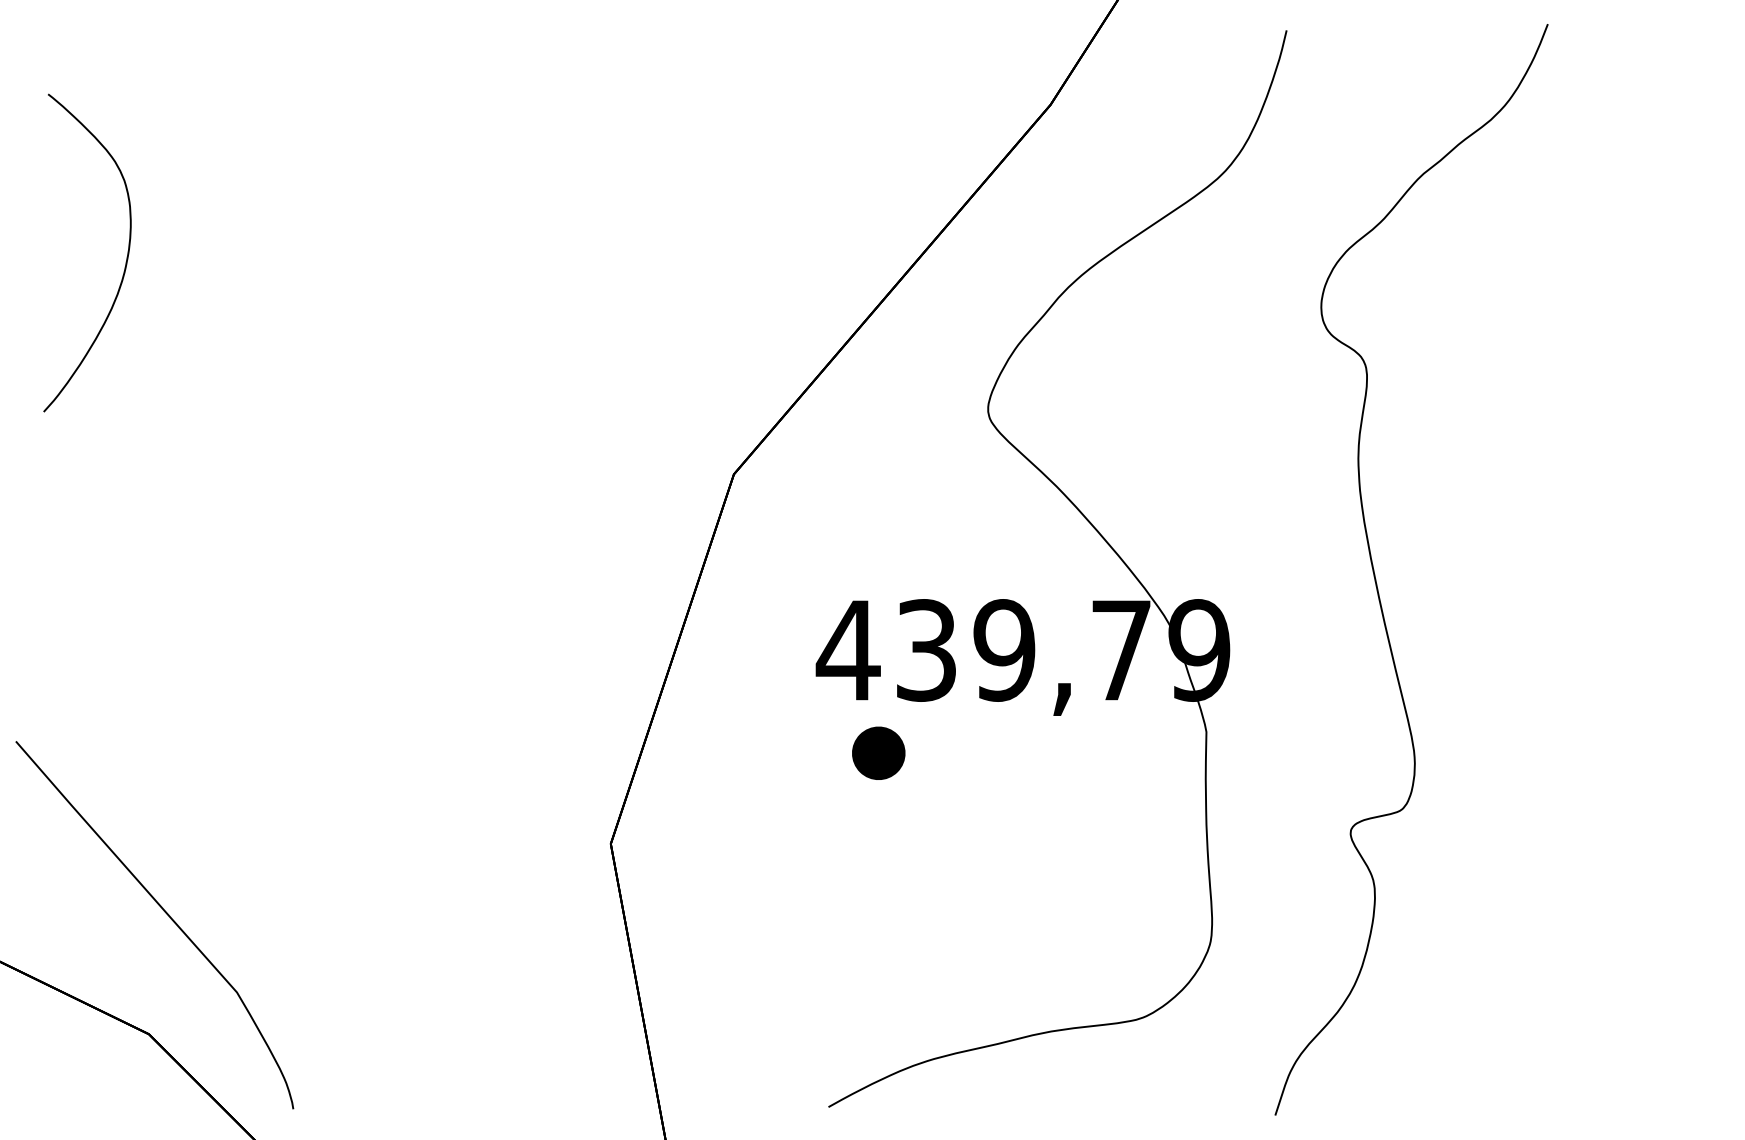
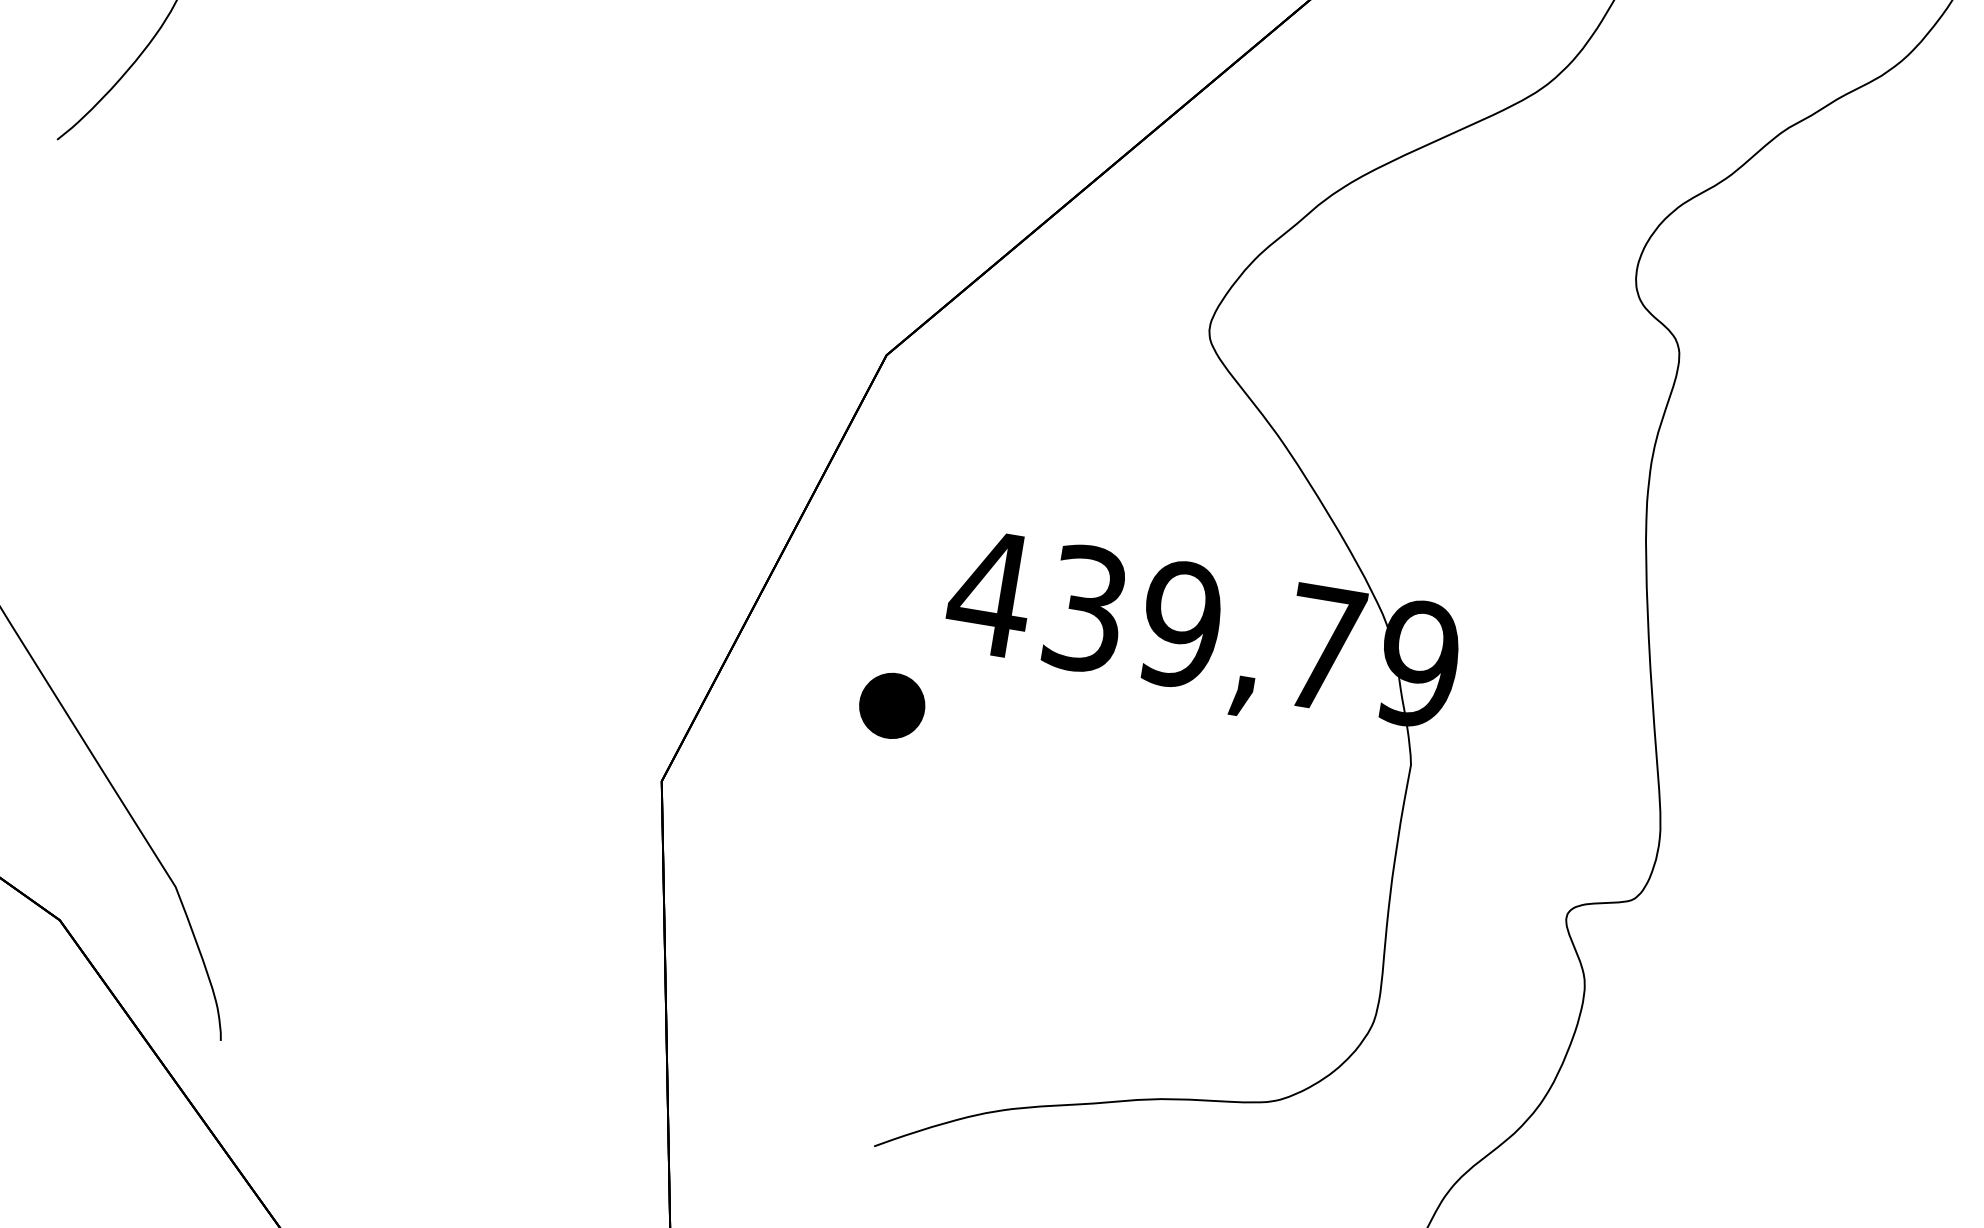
part: (878, 752) -> (892, 704), moved

